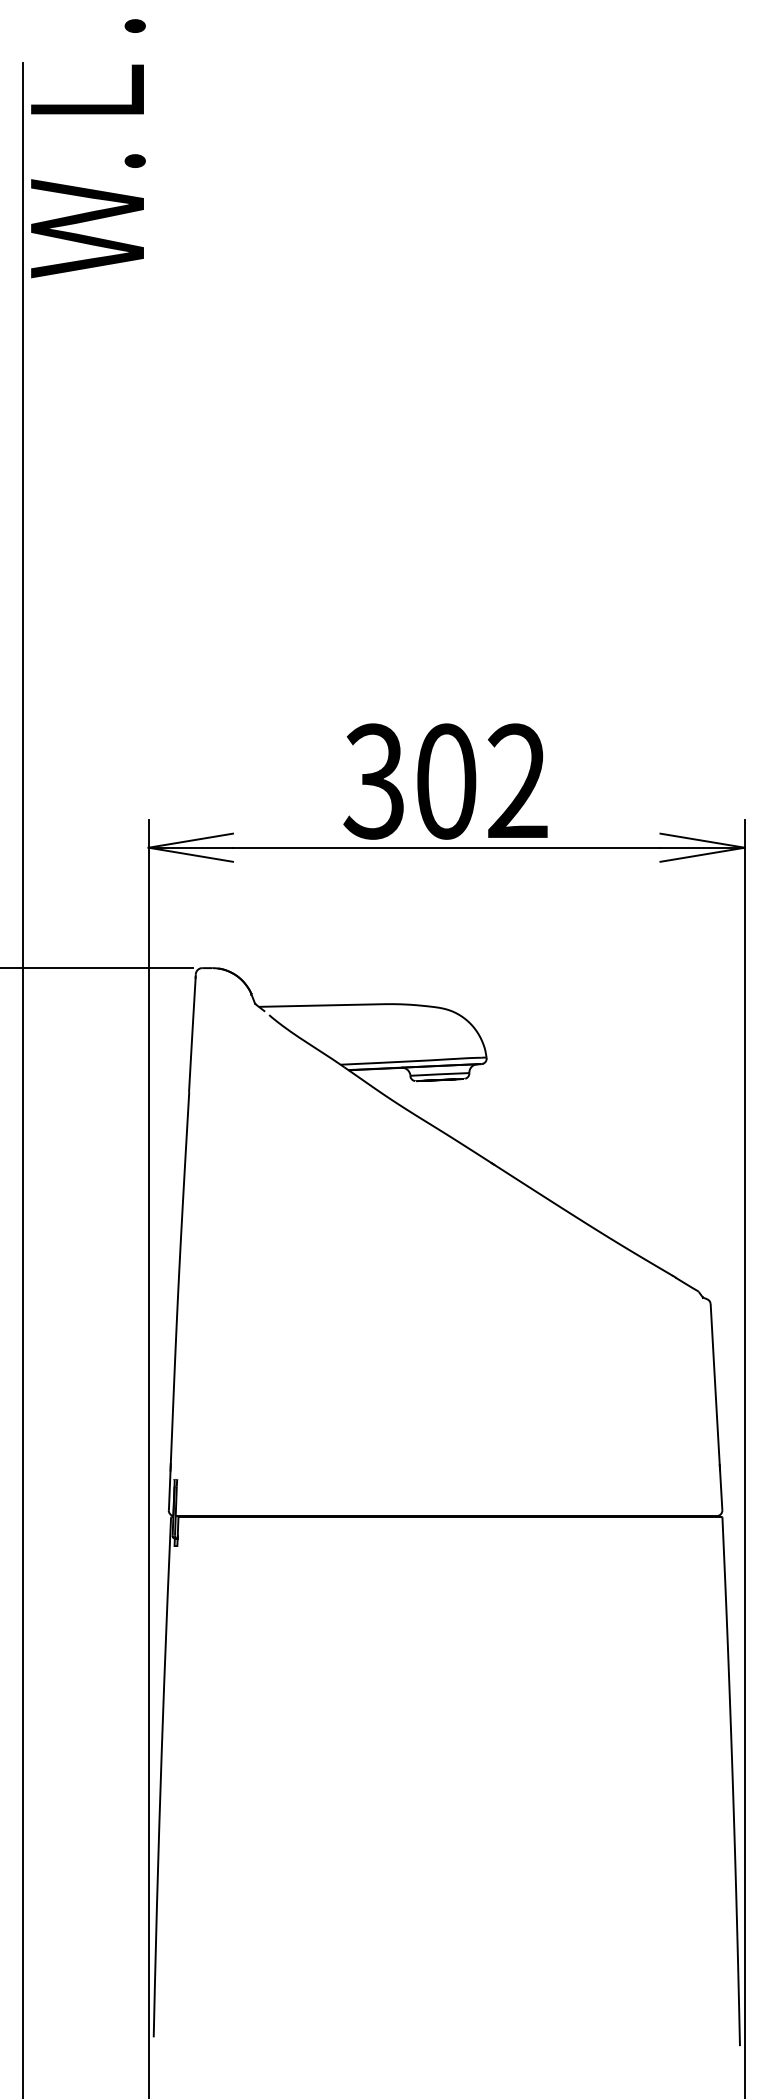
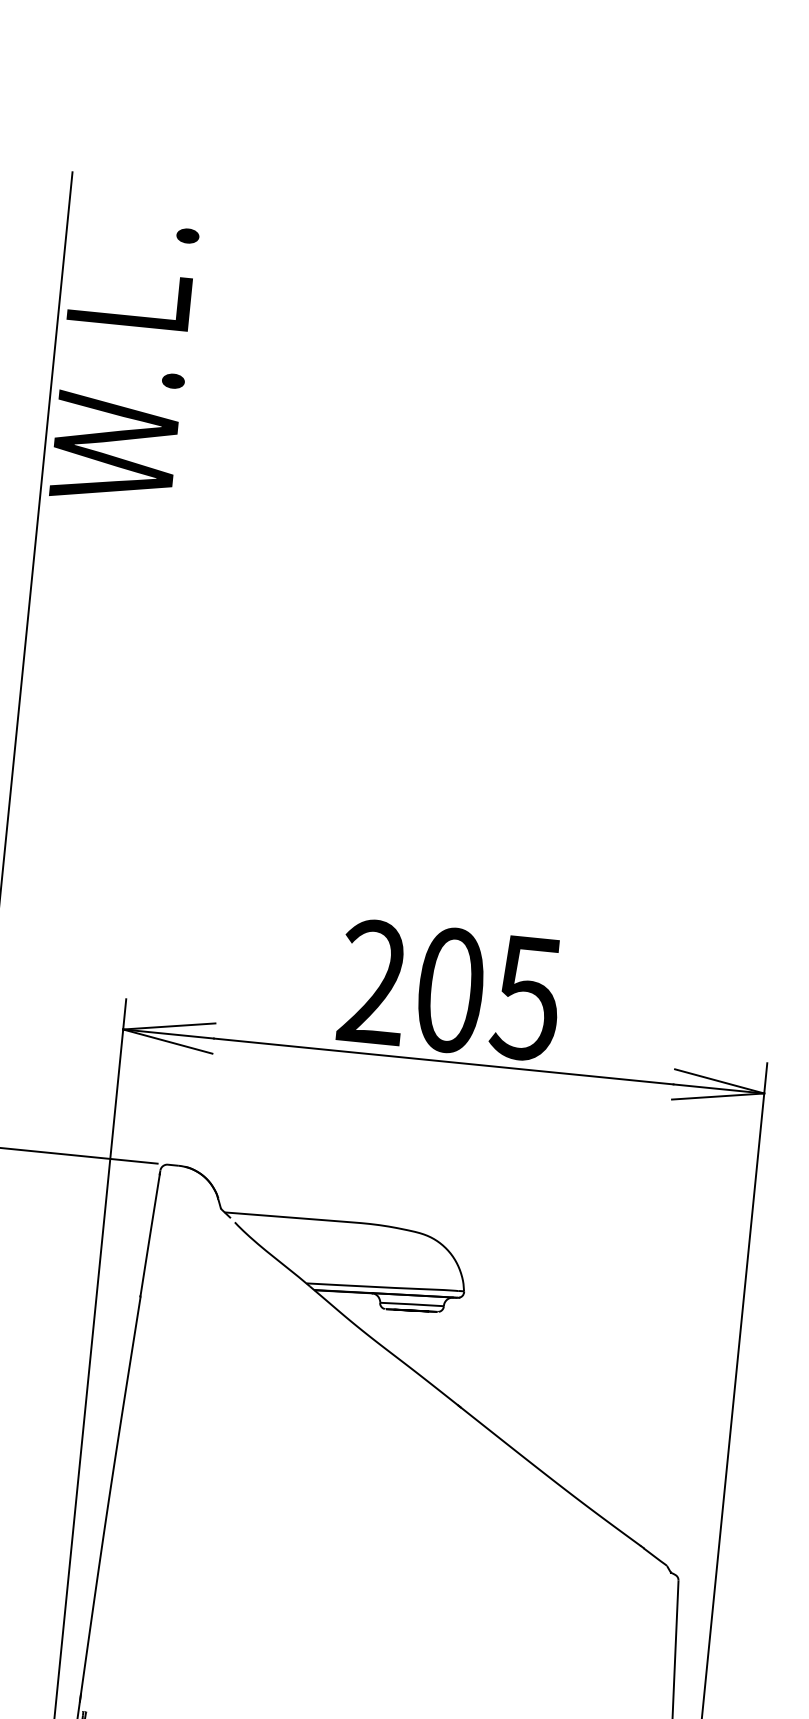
text: (88, 148) -> (124, 362), moved
text: (445, 781) -> (449, 990), 302 -> 205

